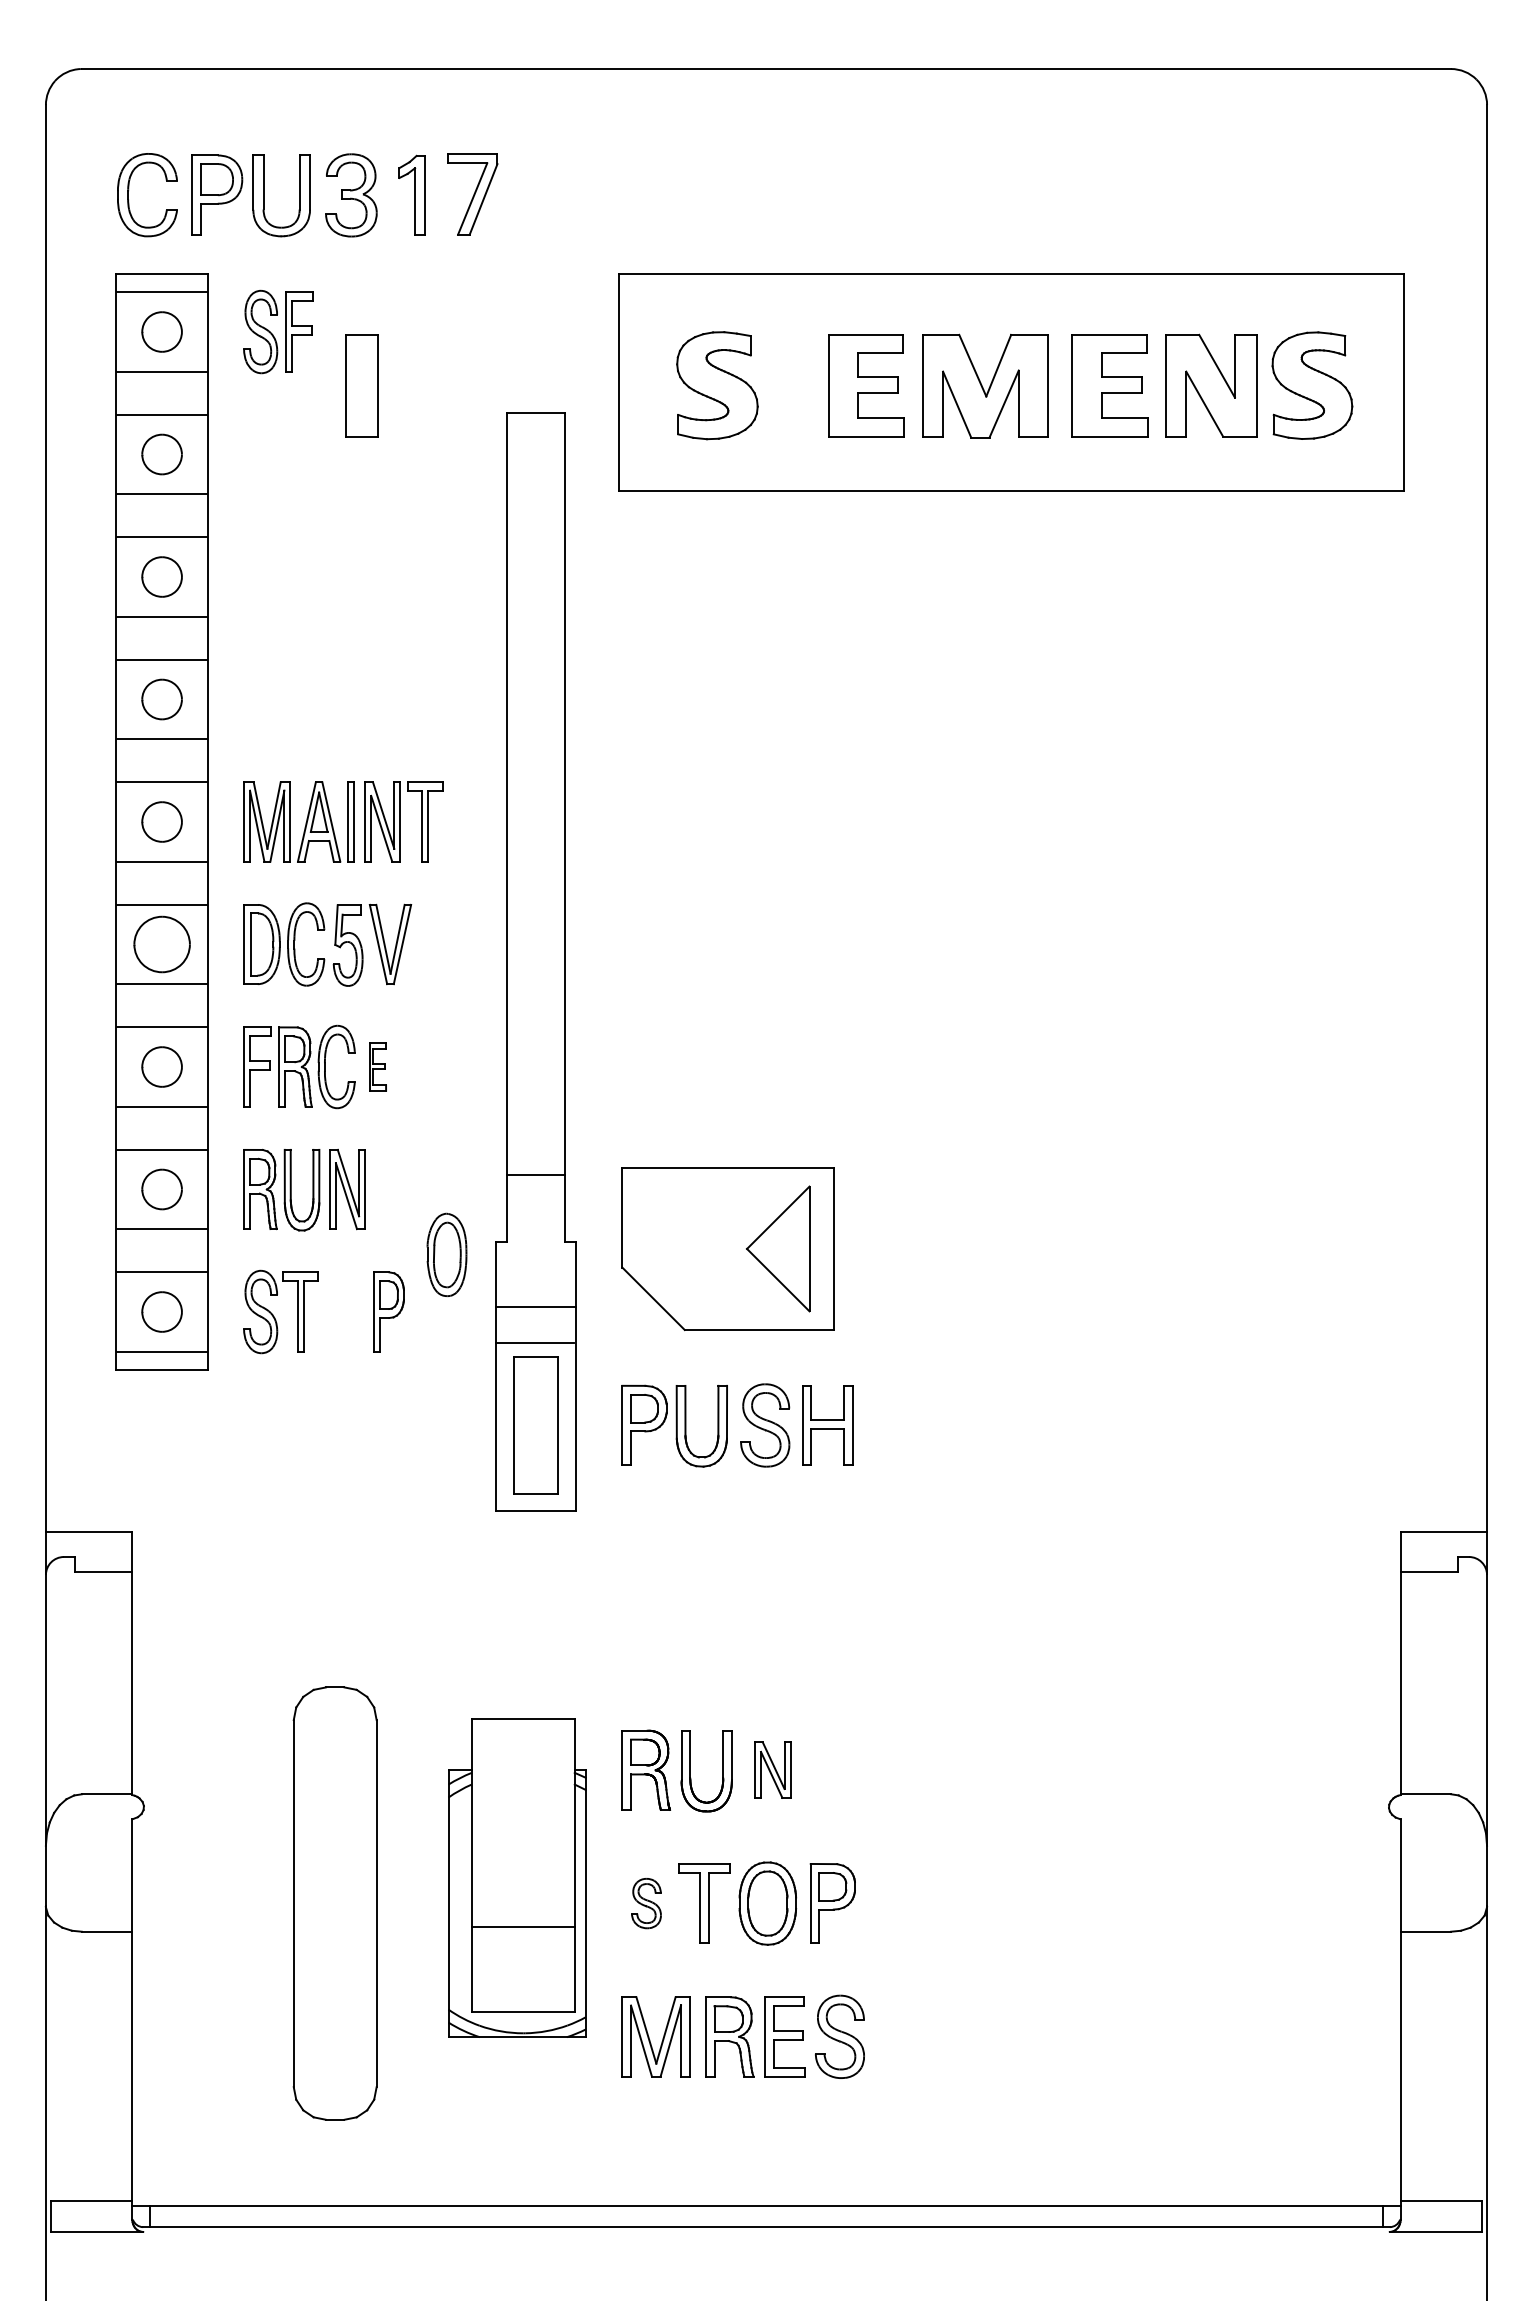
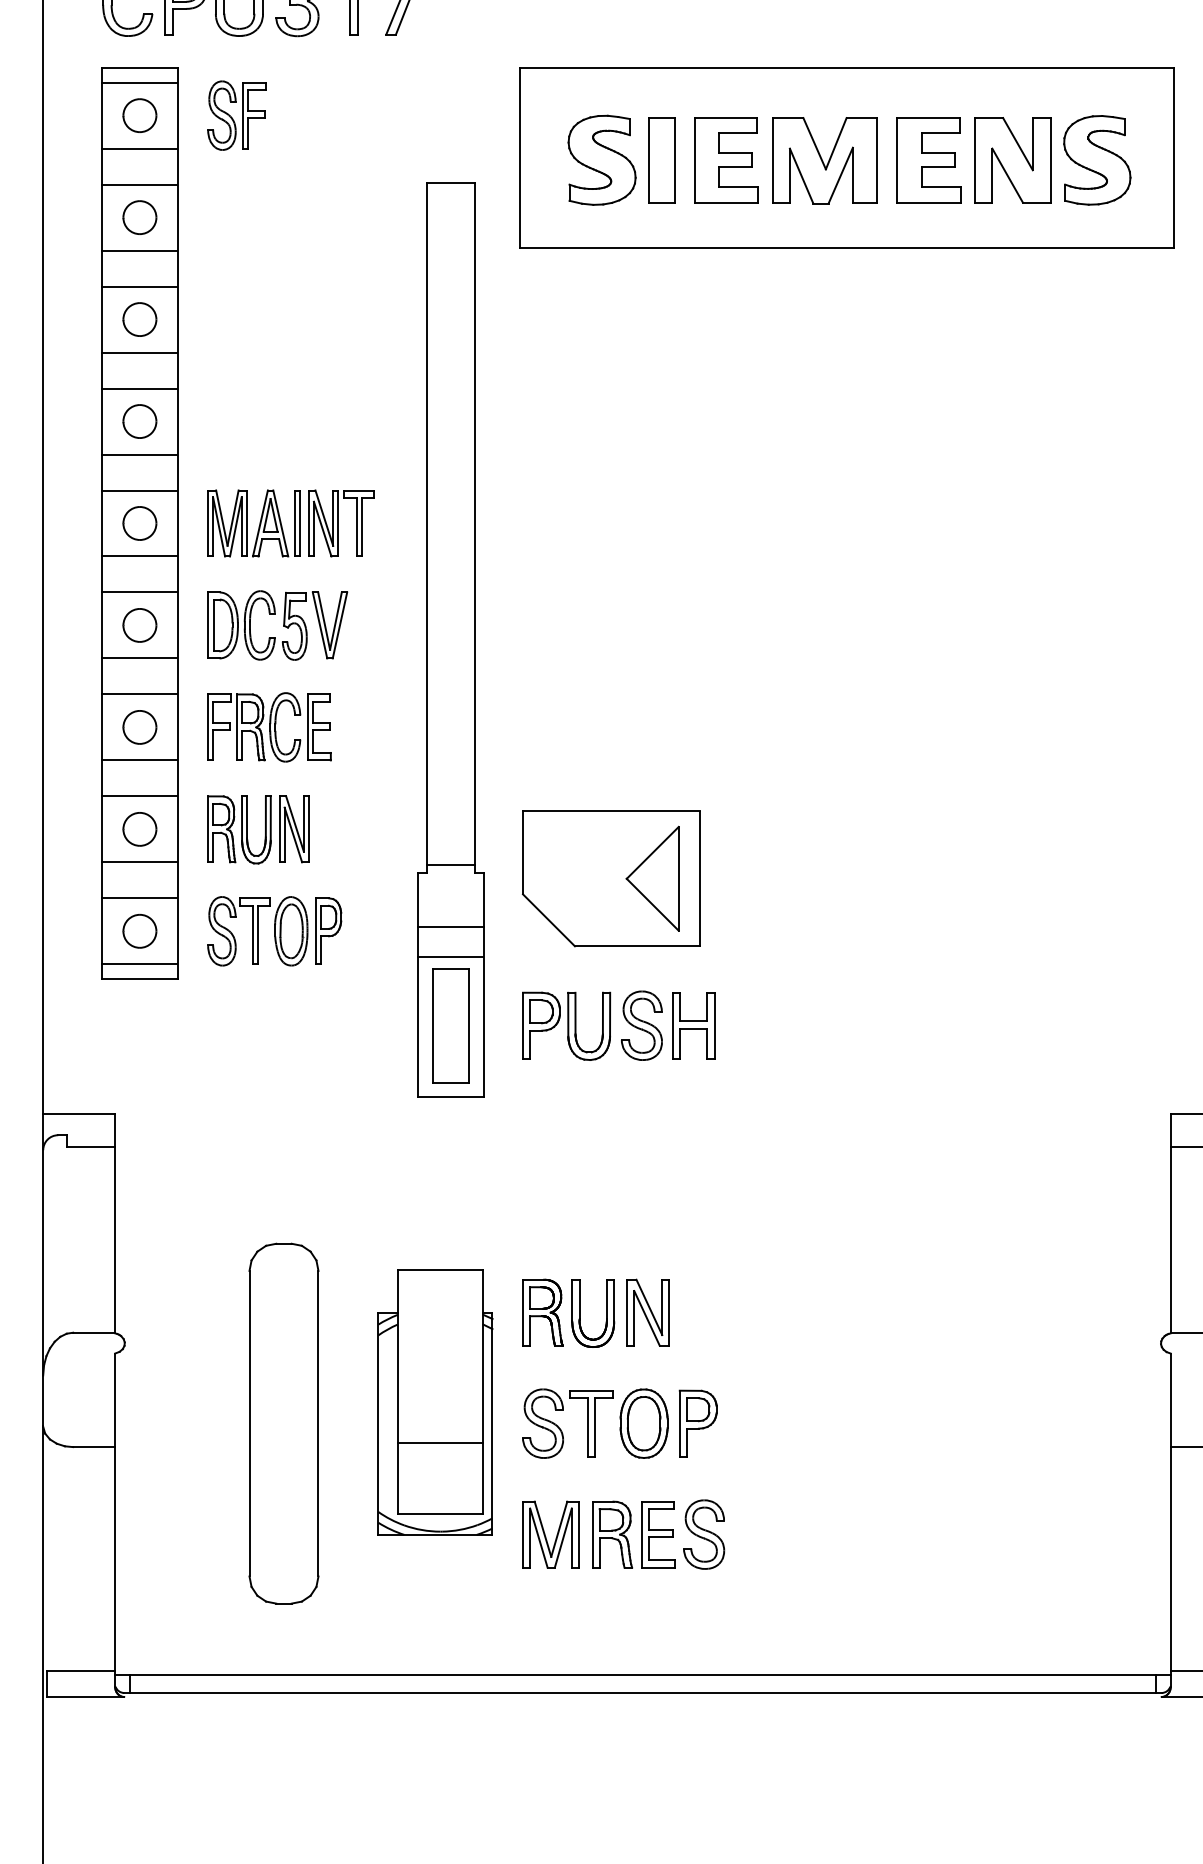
part: (361, 385) -> (661, 160), moved
part: (161, 944) -> (139, 625), size x0.71
part: (377, 1066) -> (319, 726), size x1.67
line: (535, 1174) -> (450, 865), moved
part: (446, 1254) -> (290, 930), moved
part: (772, 1769) -> (647, 1312), size x1.43
part: (646, 1903) -> (543, 1423), size x1.67

